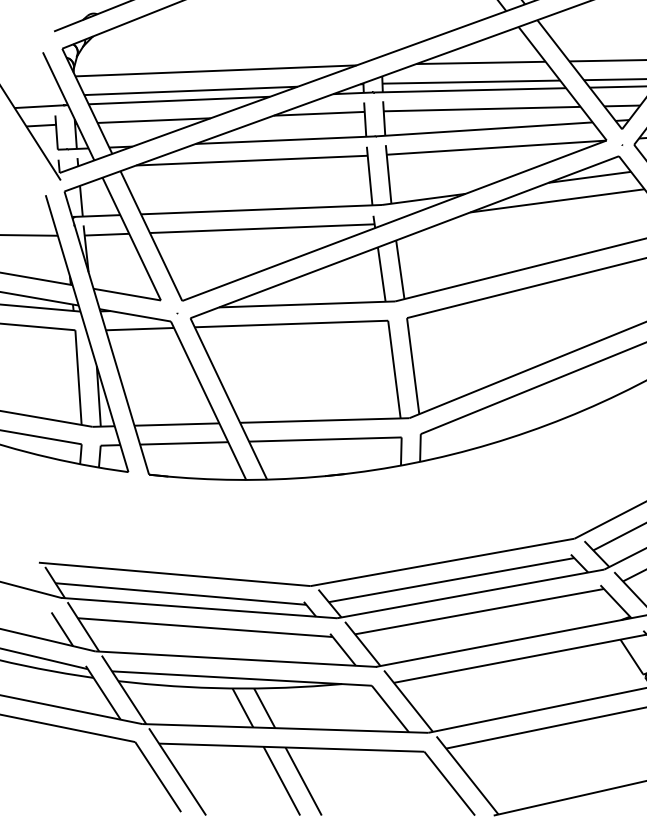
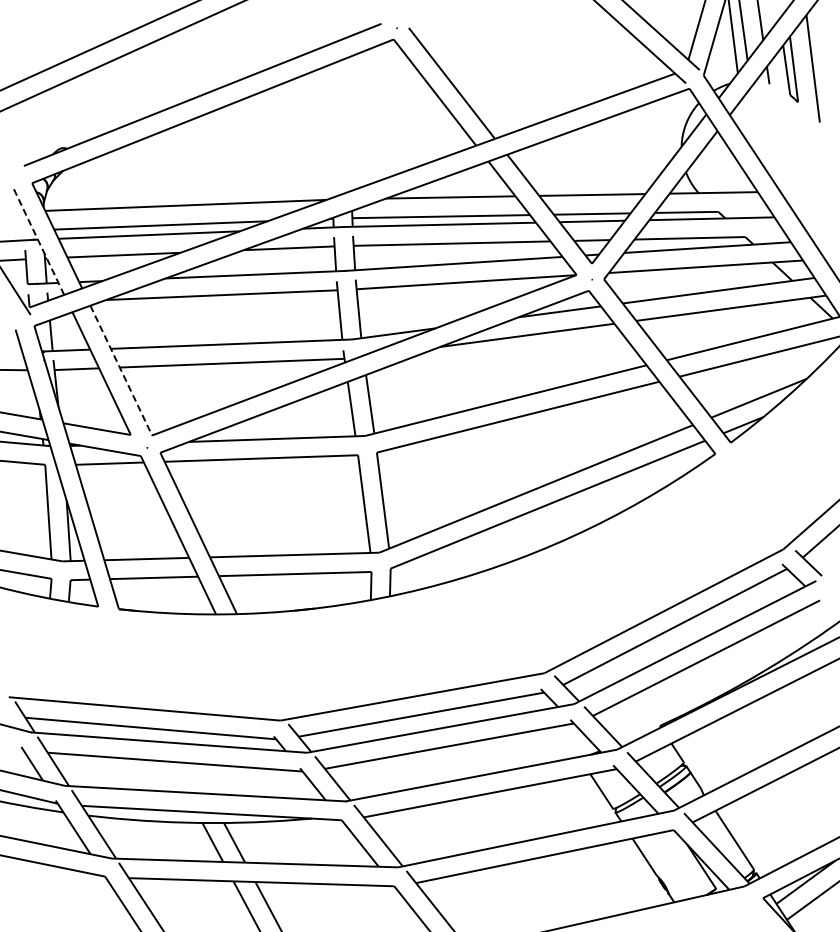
line: (68, 105) -> (38, 240), solid -> dashed
line: (151, 235) -> (121, 370), solid -> dashed

